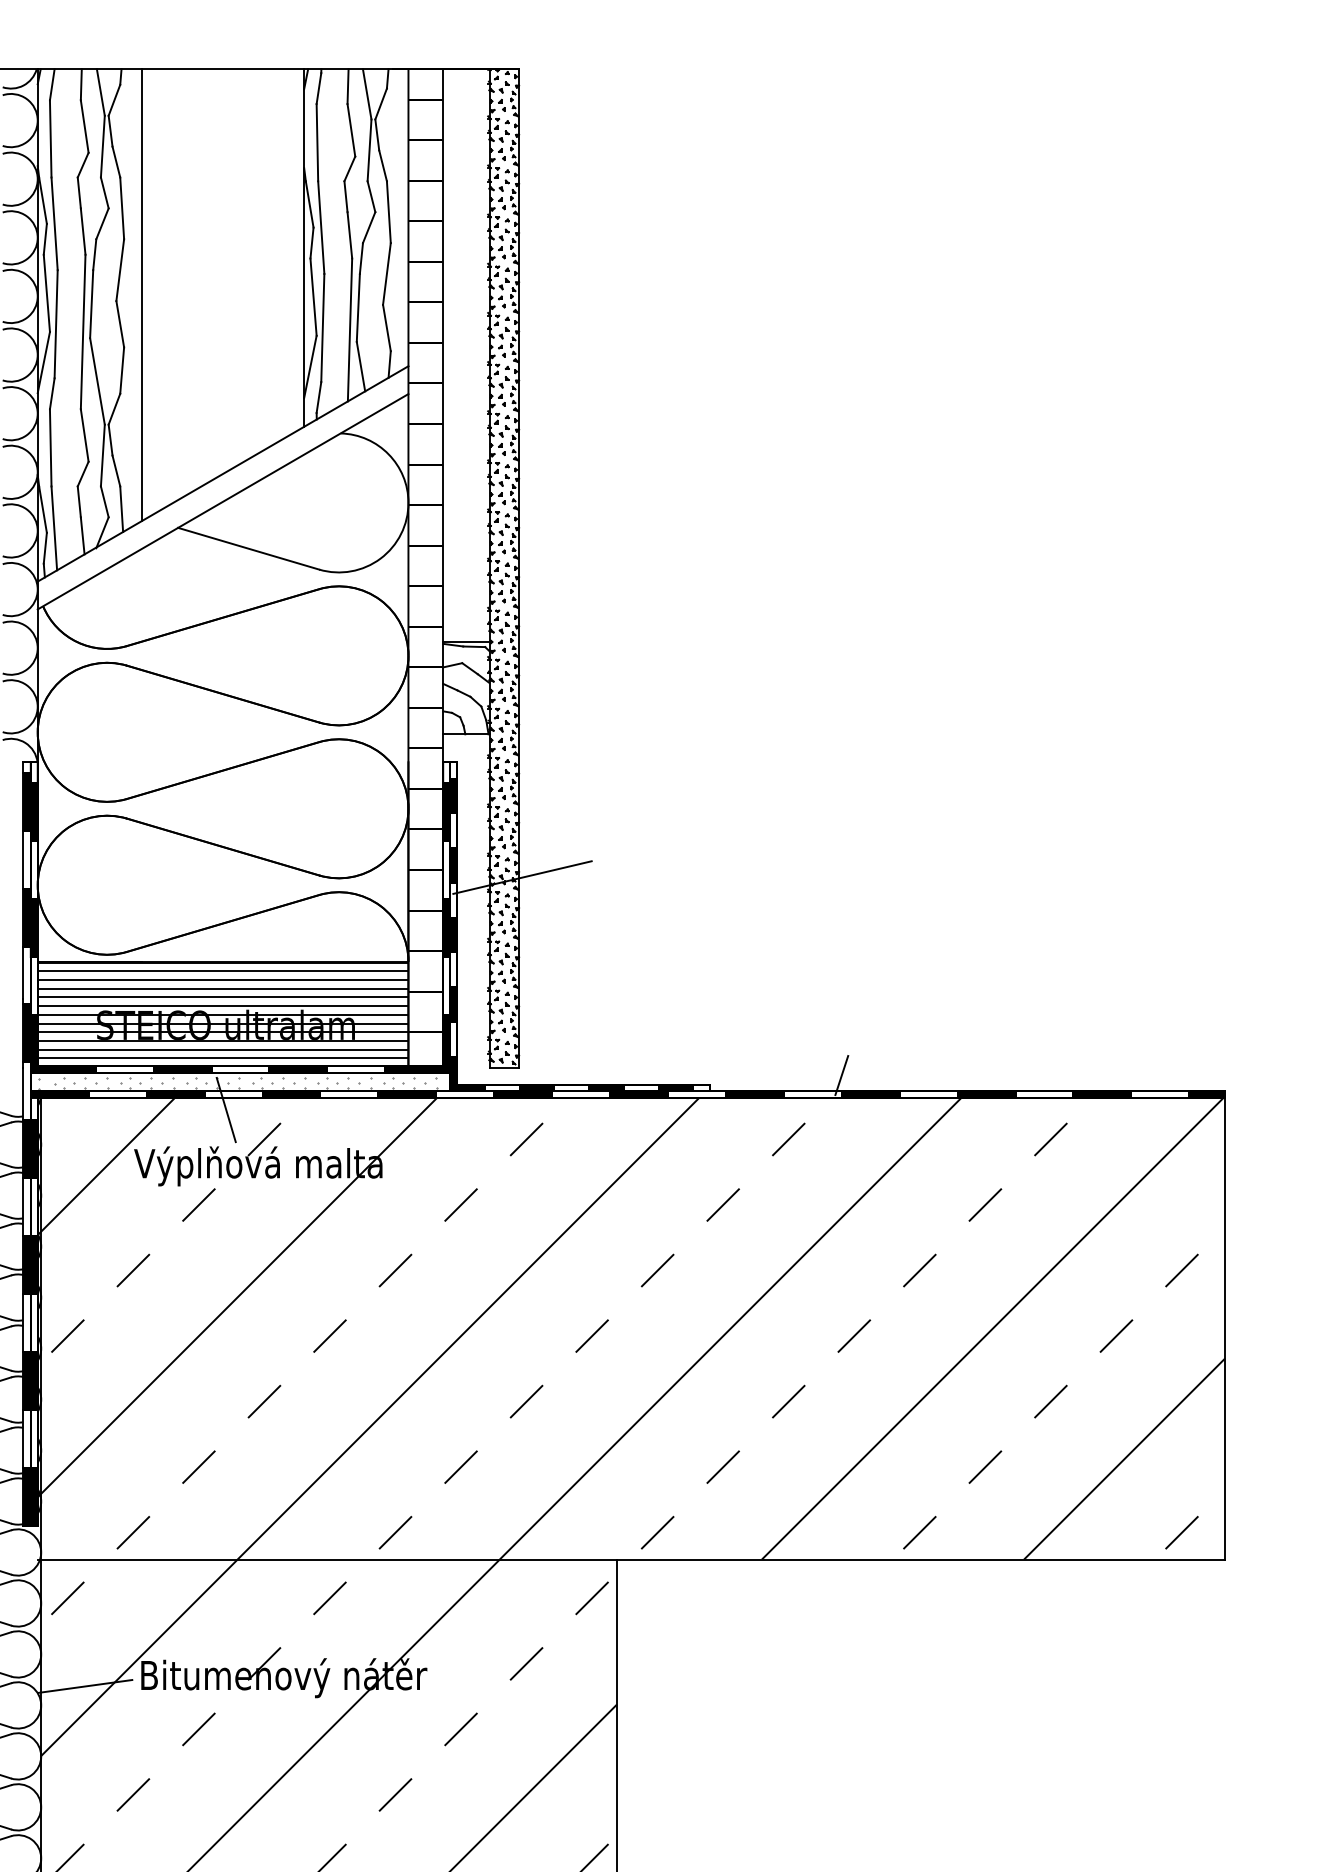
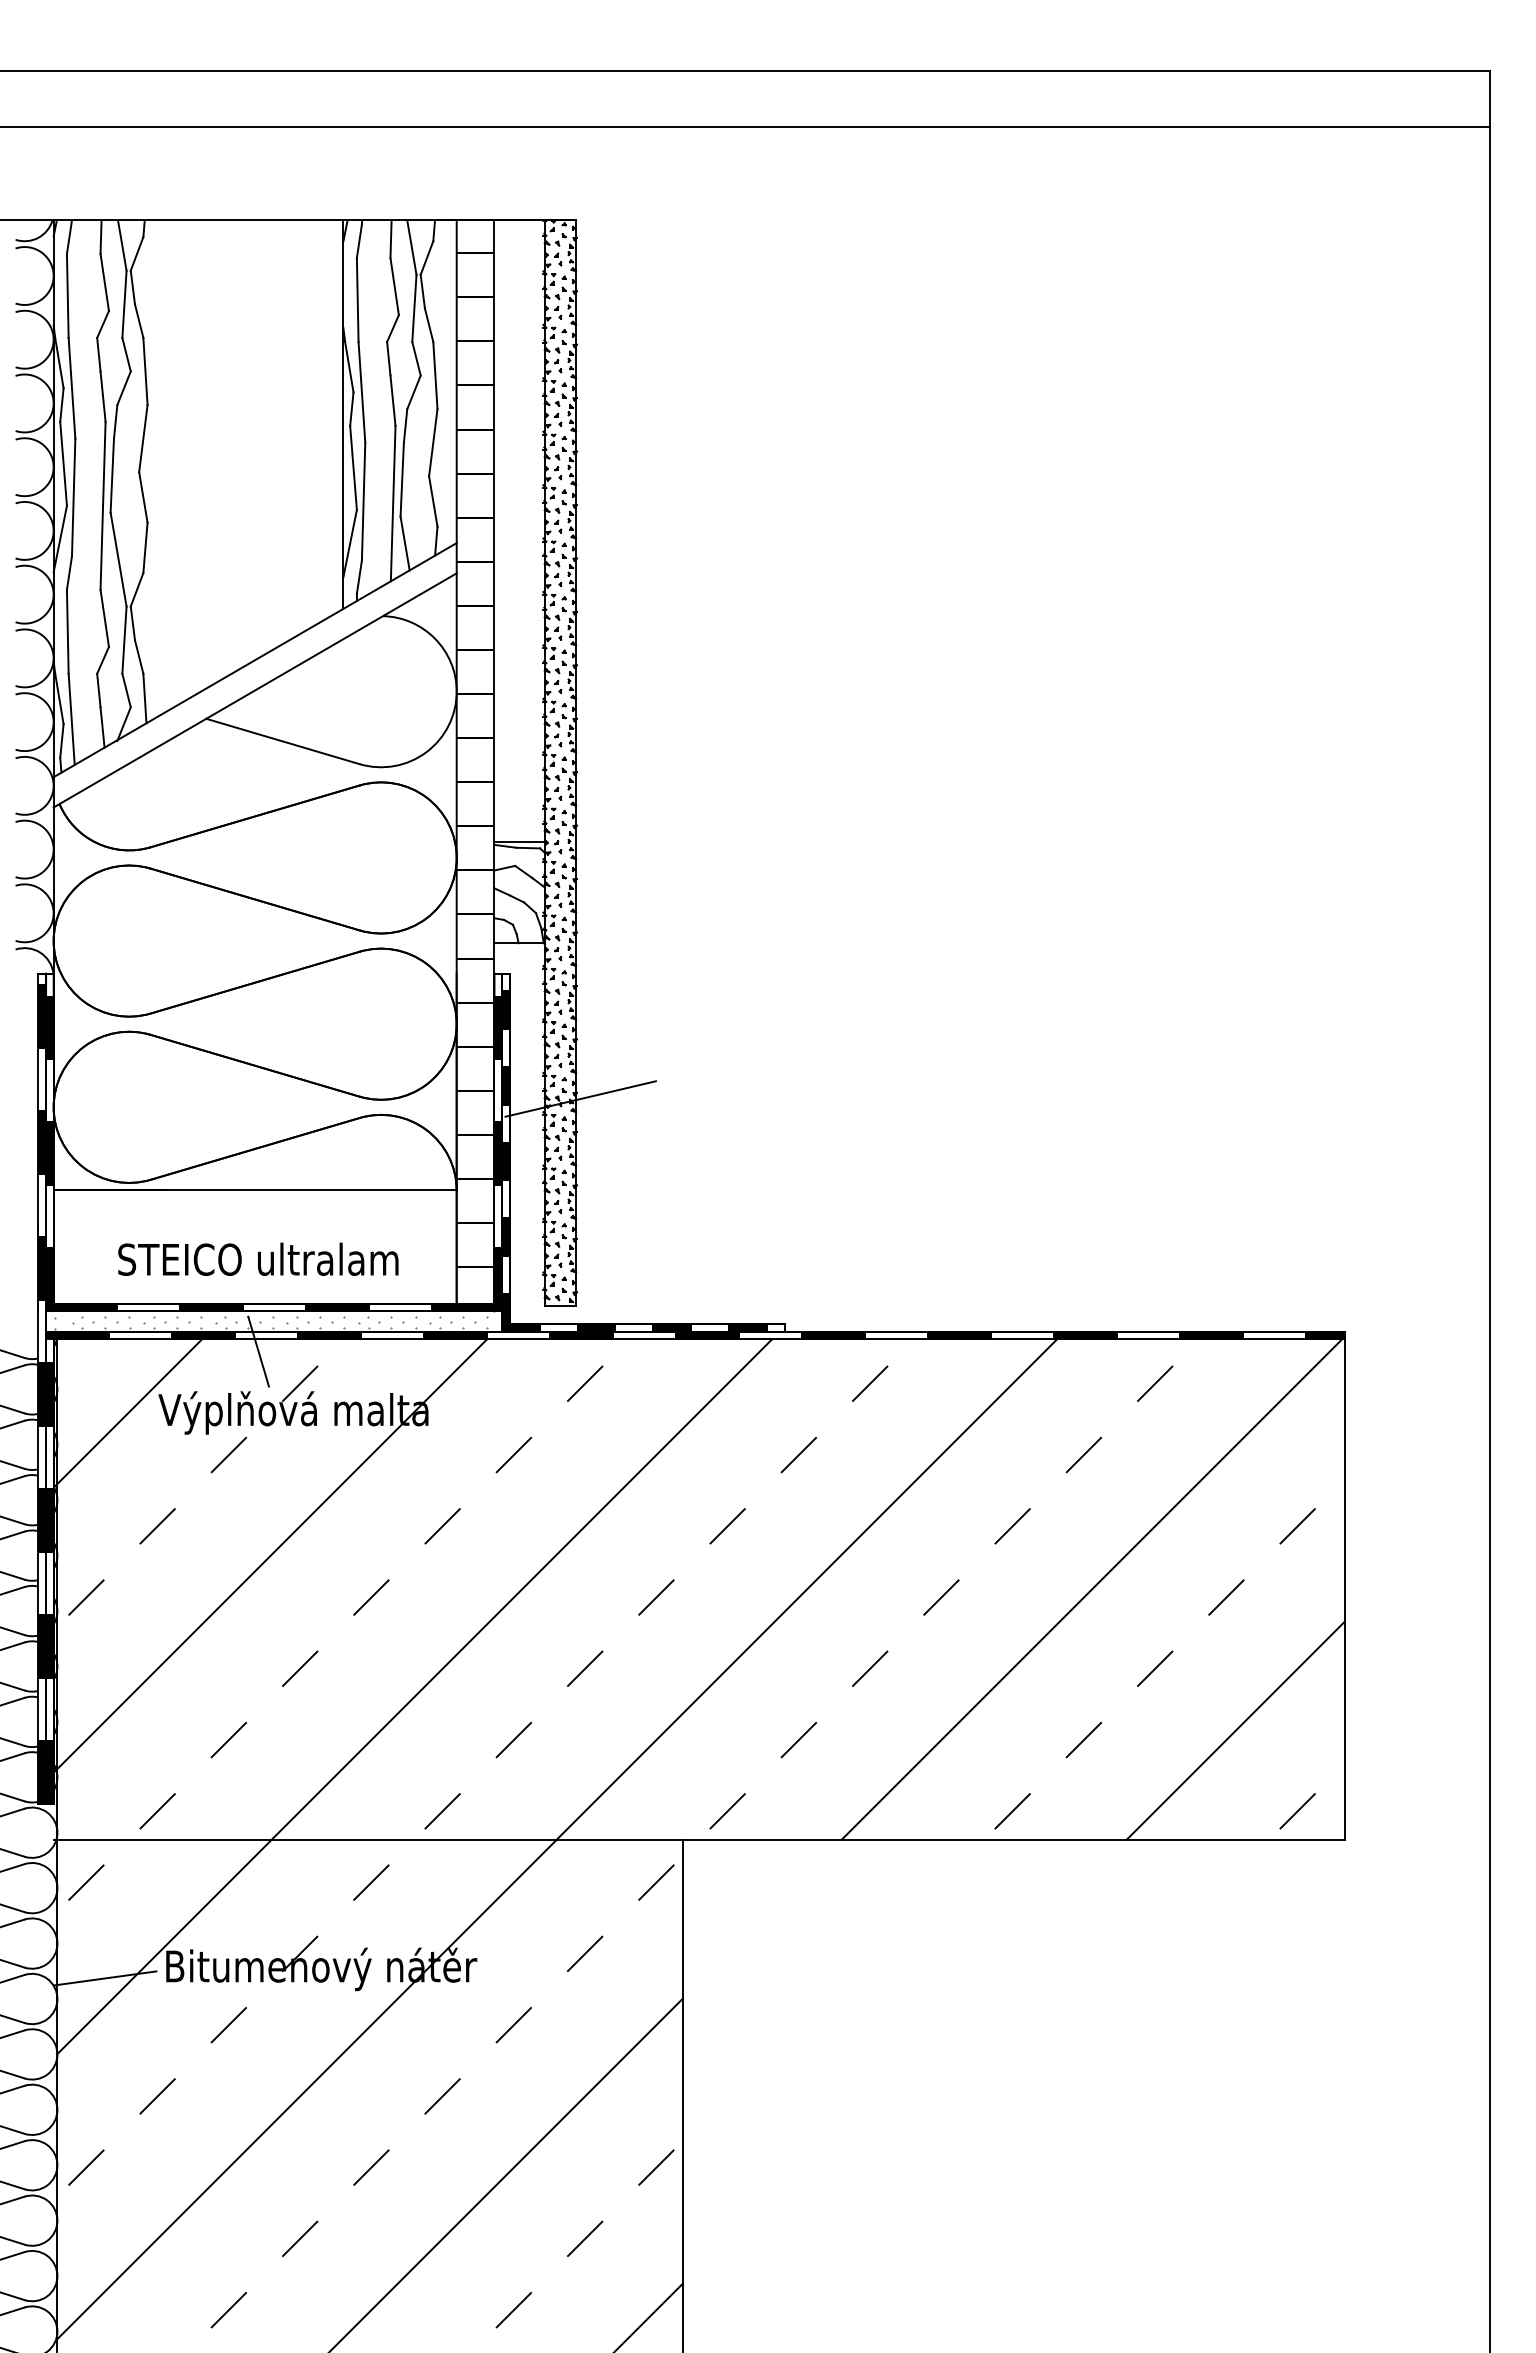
line: (142, 294) -> (167, 465), removed
hatch: (222, 1010) -> (254, 1243), removed
line: (841, 1075) -> (927, 1314), removed

